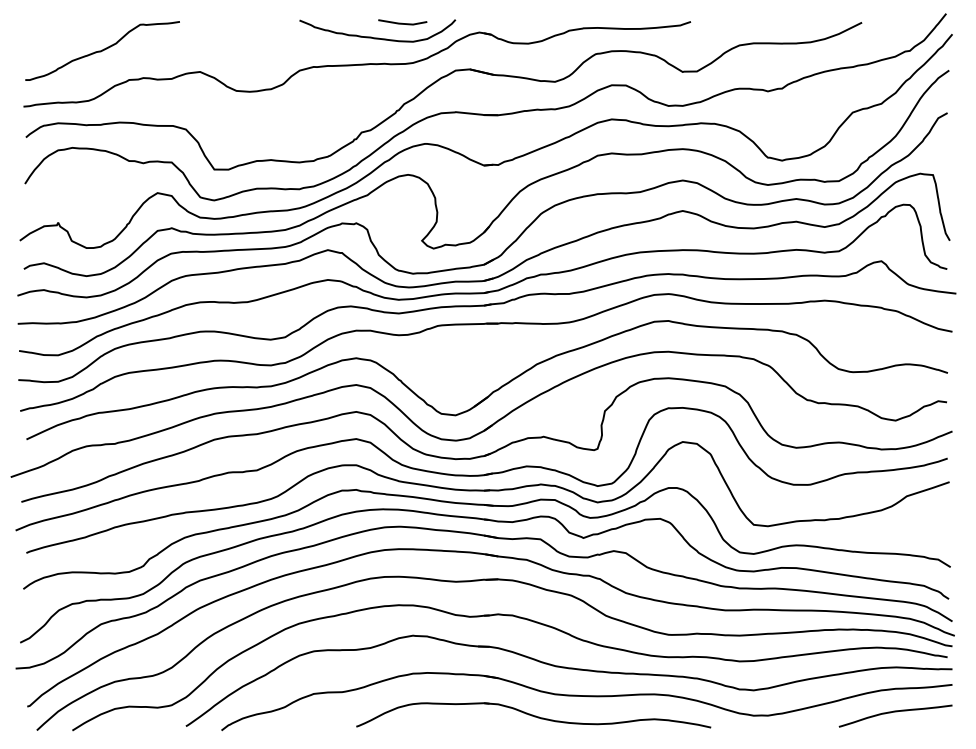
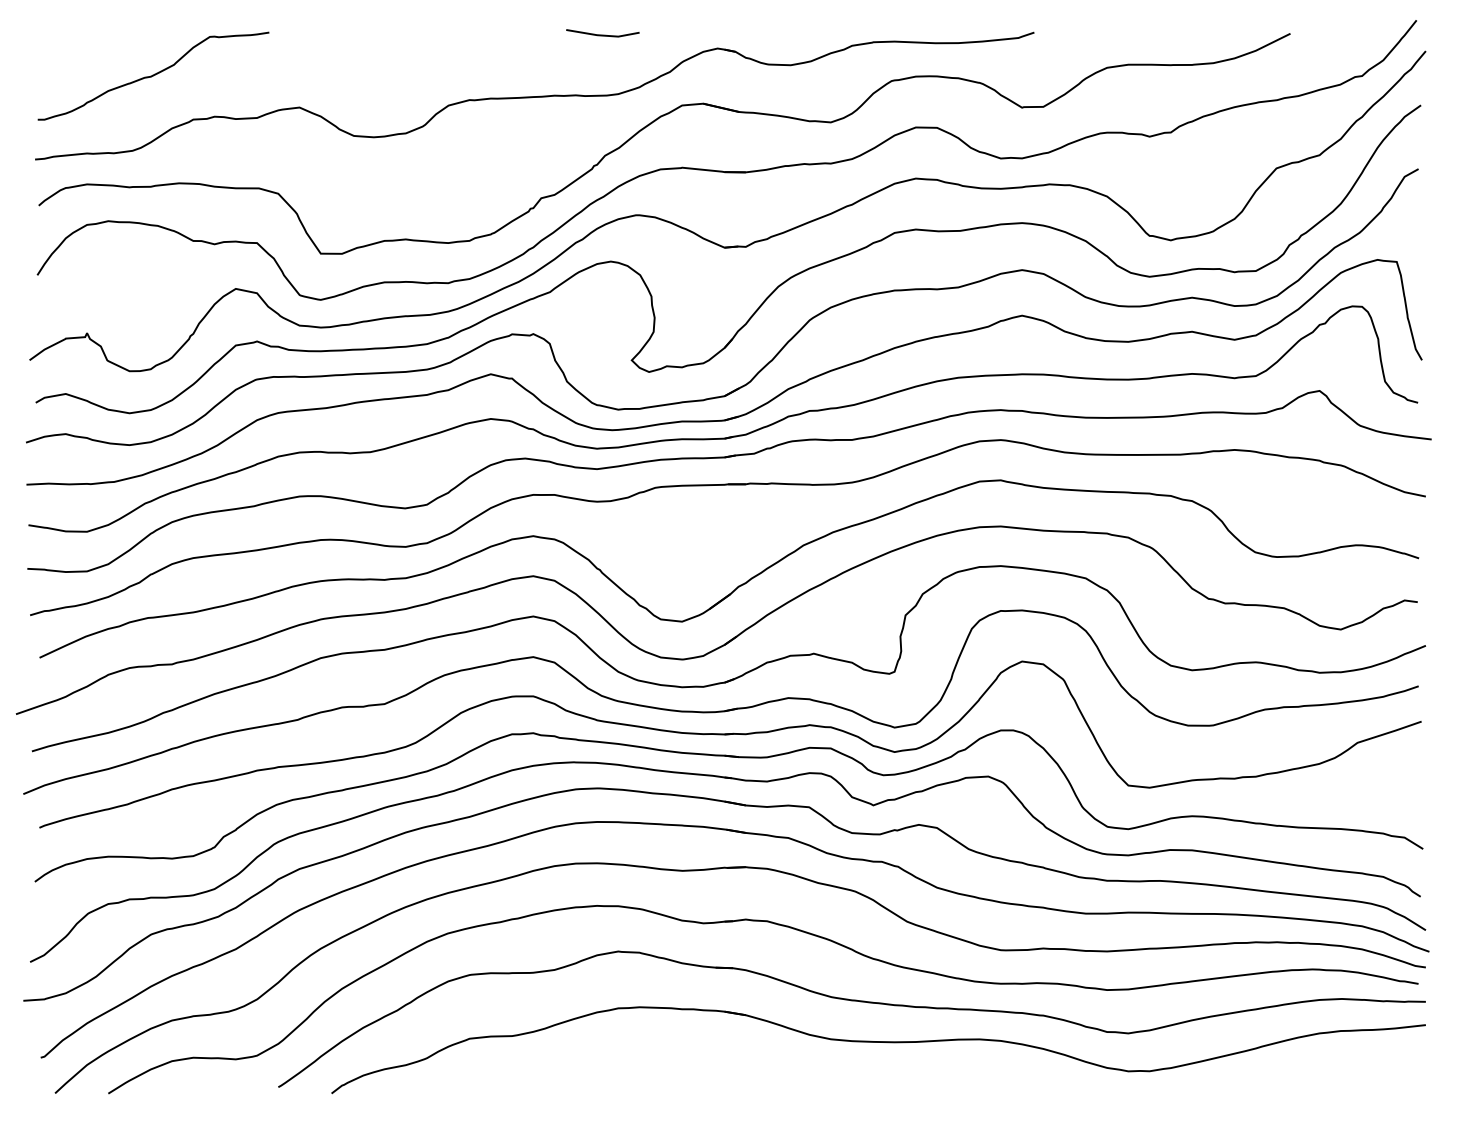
curve: (377, 37) -> (565, 55), removed
curve: (895, 712) -> (1340, 1066), removed
part: (533, 715) -> (798, 1071), removed

